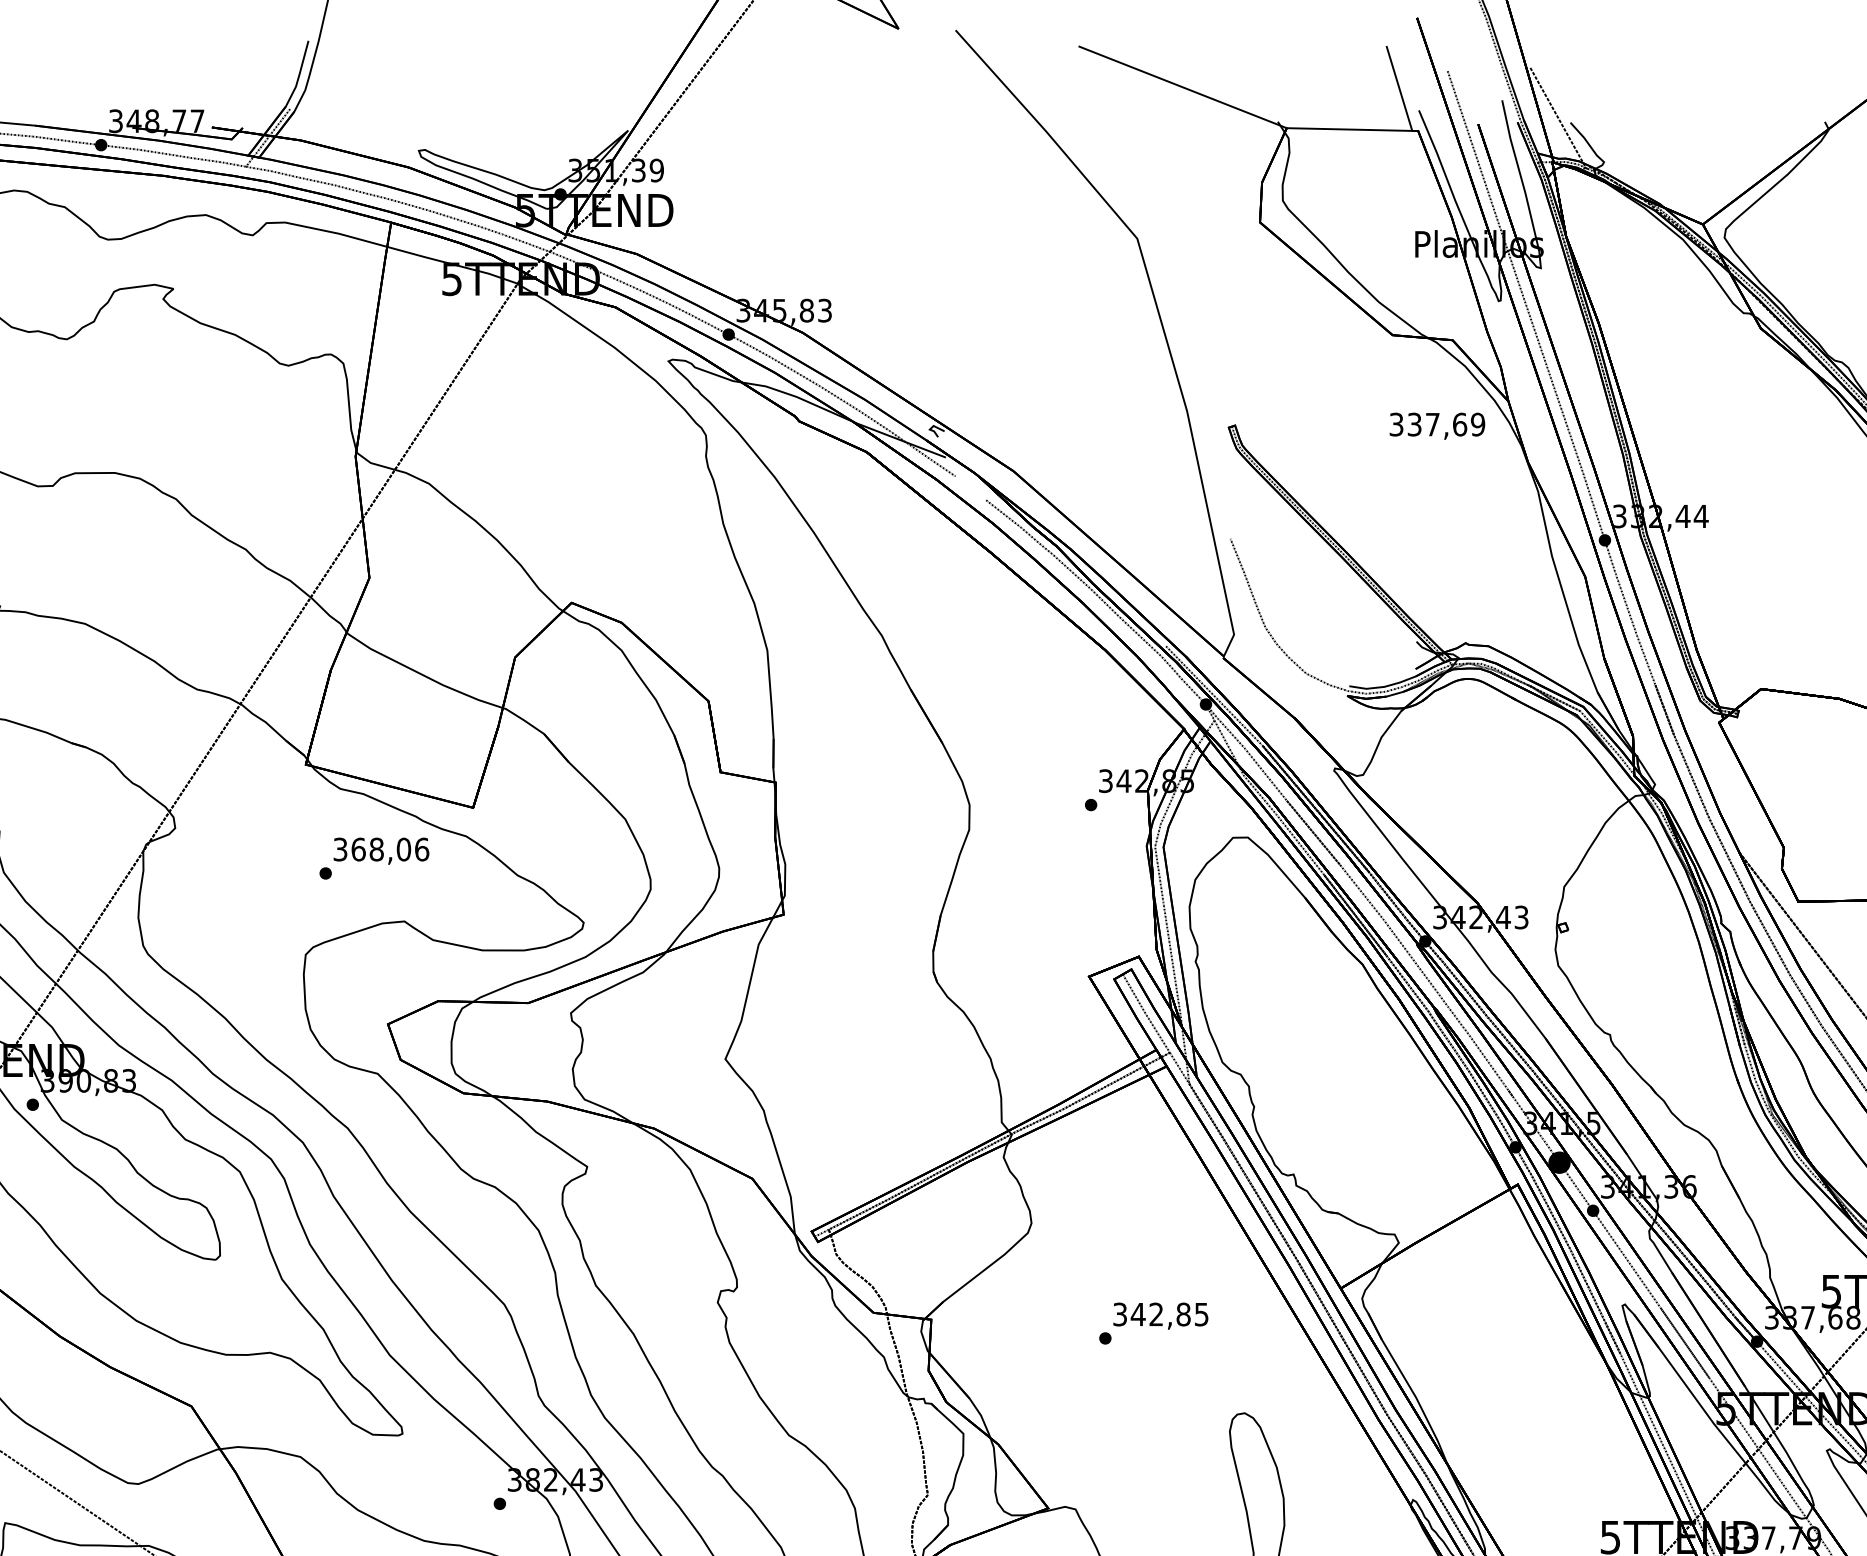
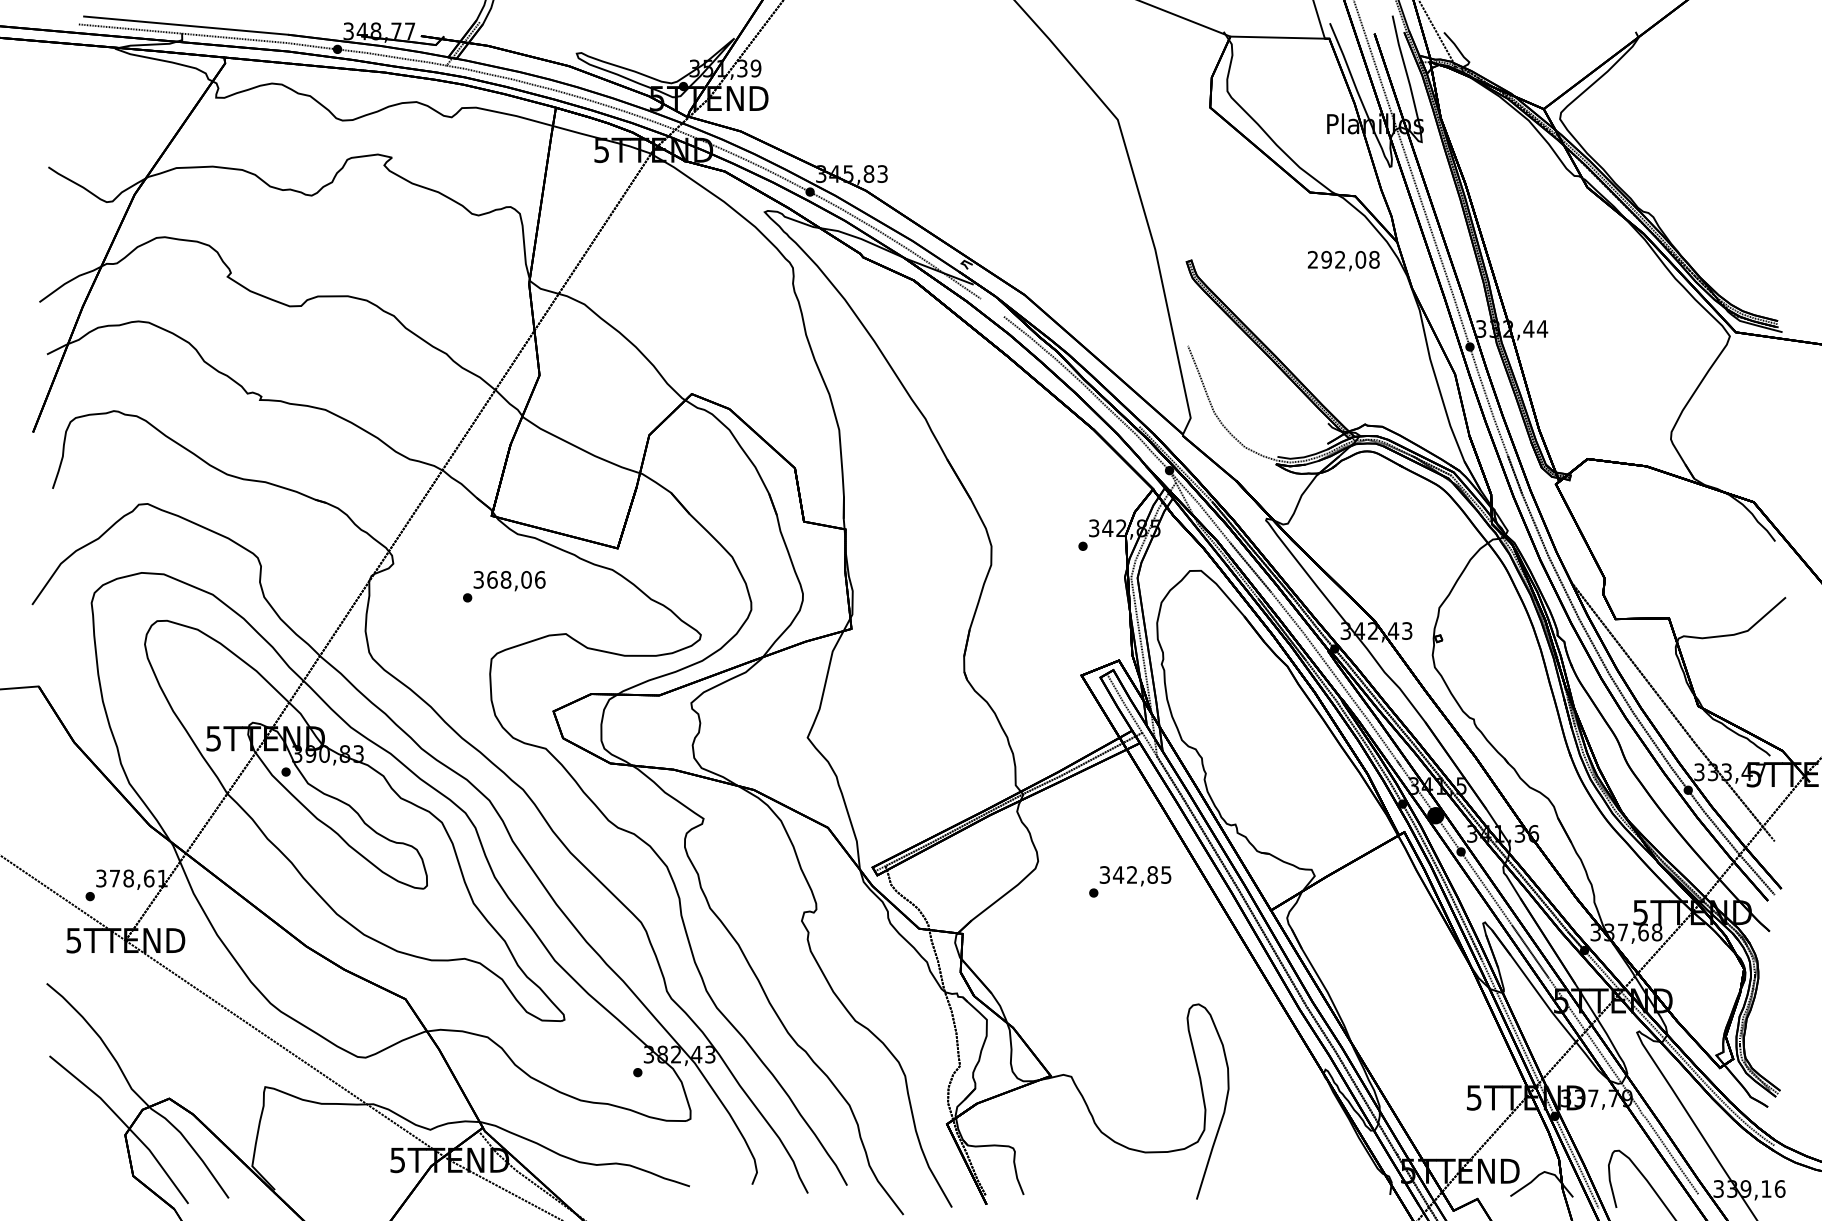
text: (1436, 424) -> (1343, 259), 337,69 -> 292,08
text: (374, 858) -> (504, 586), moved
text: (1154, 1323) -> (1130, 881), moved

